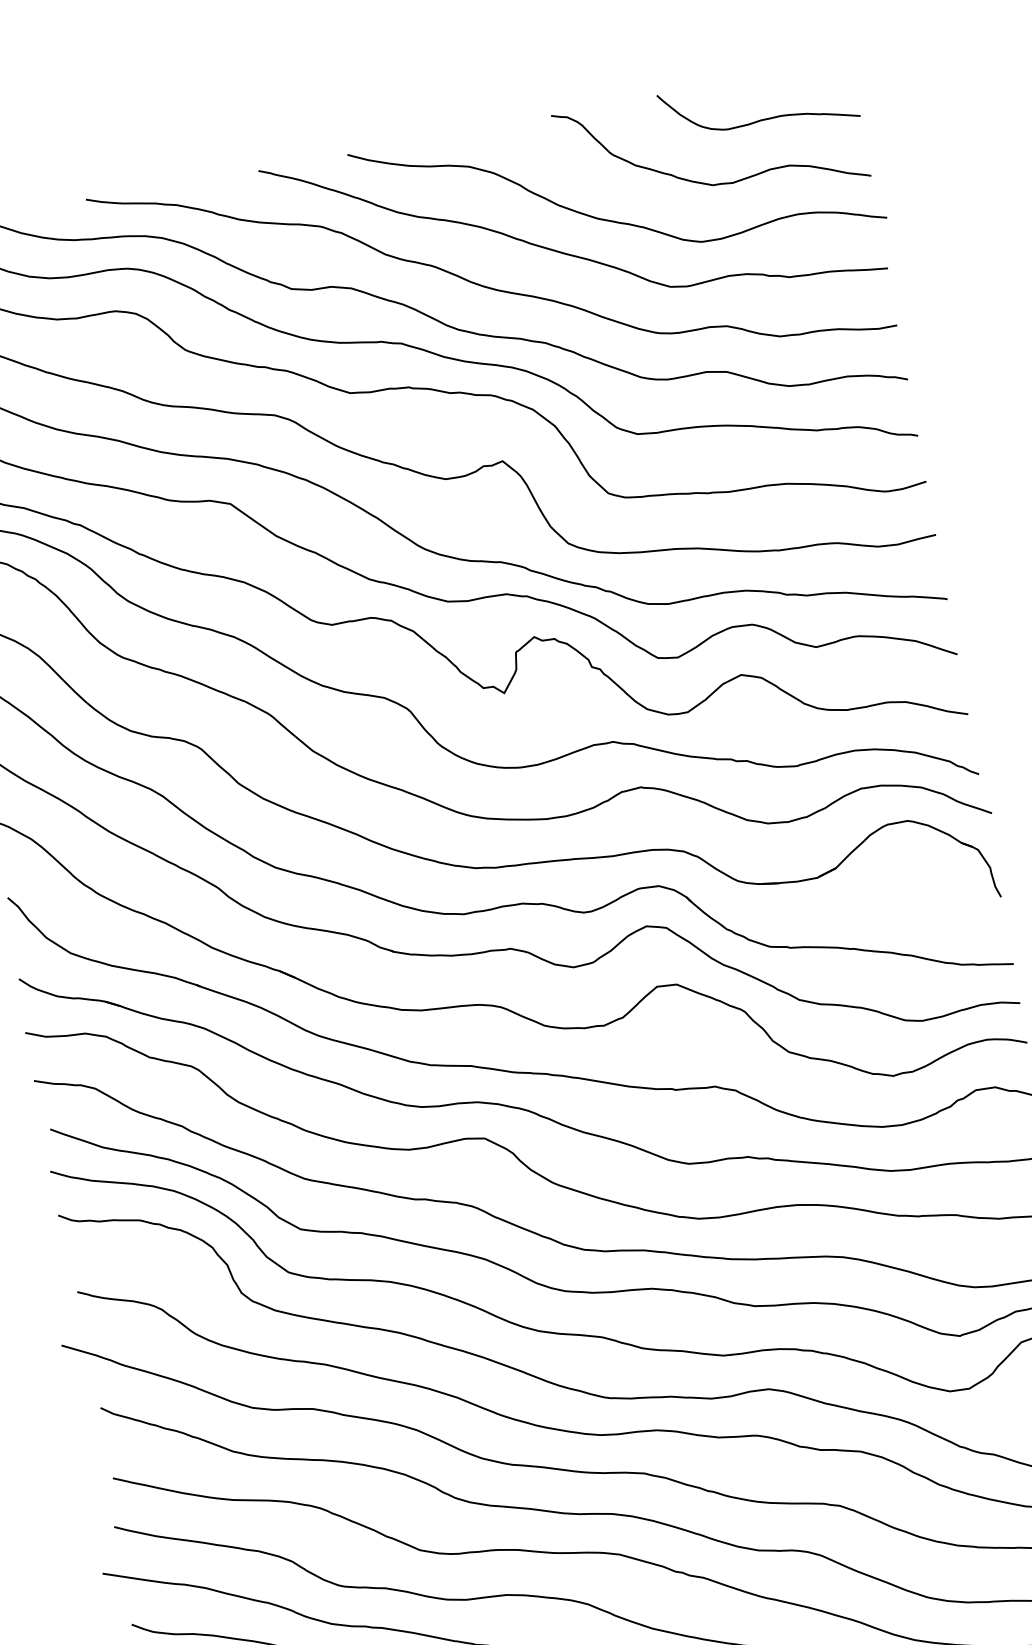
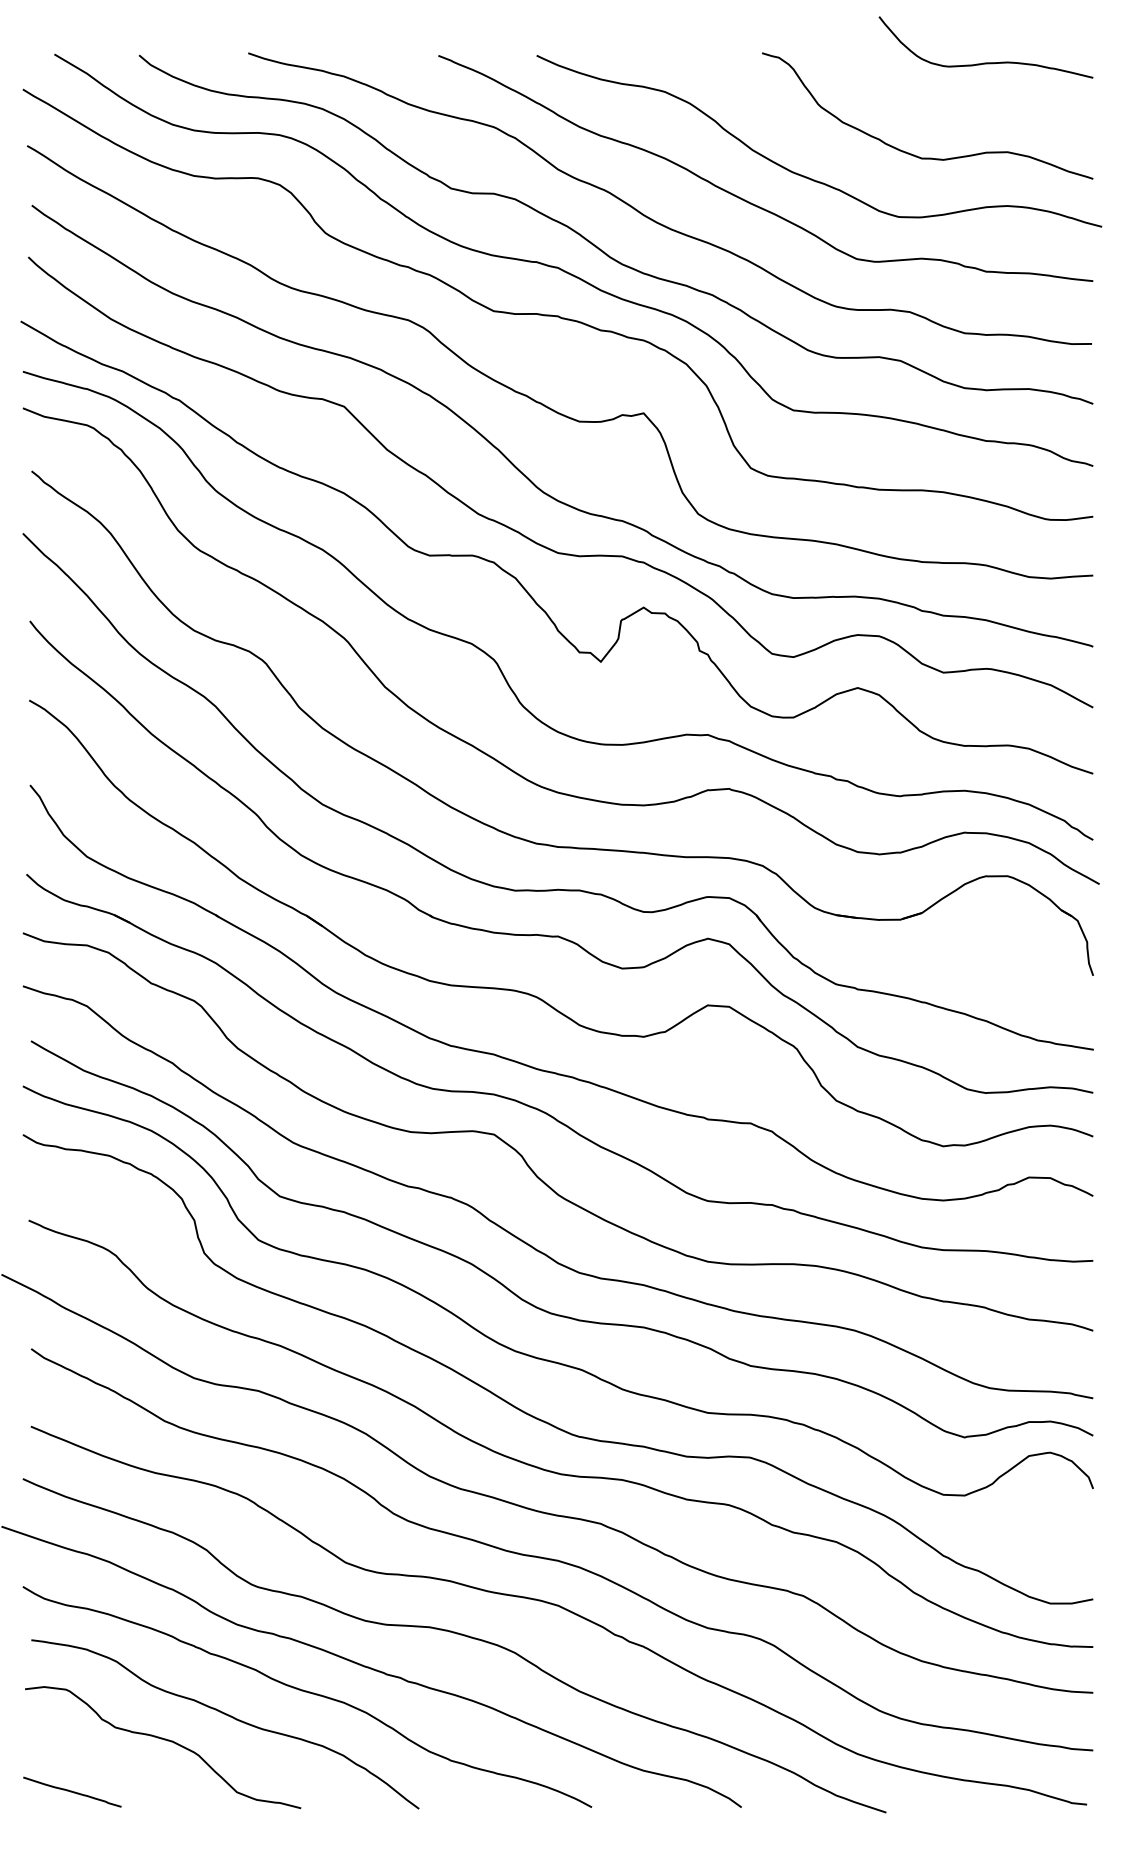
curve: (760, 119) -> (985, 62), moved

